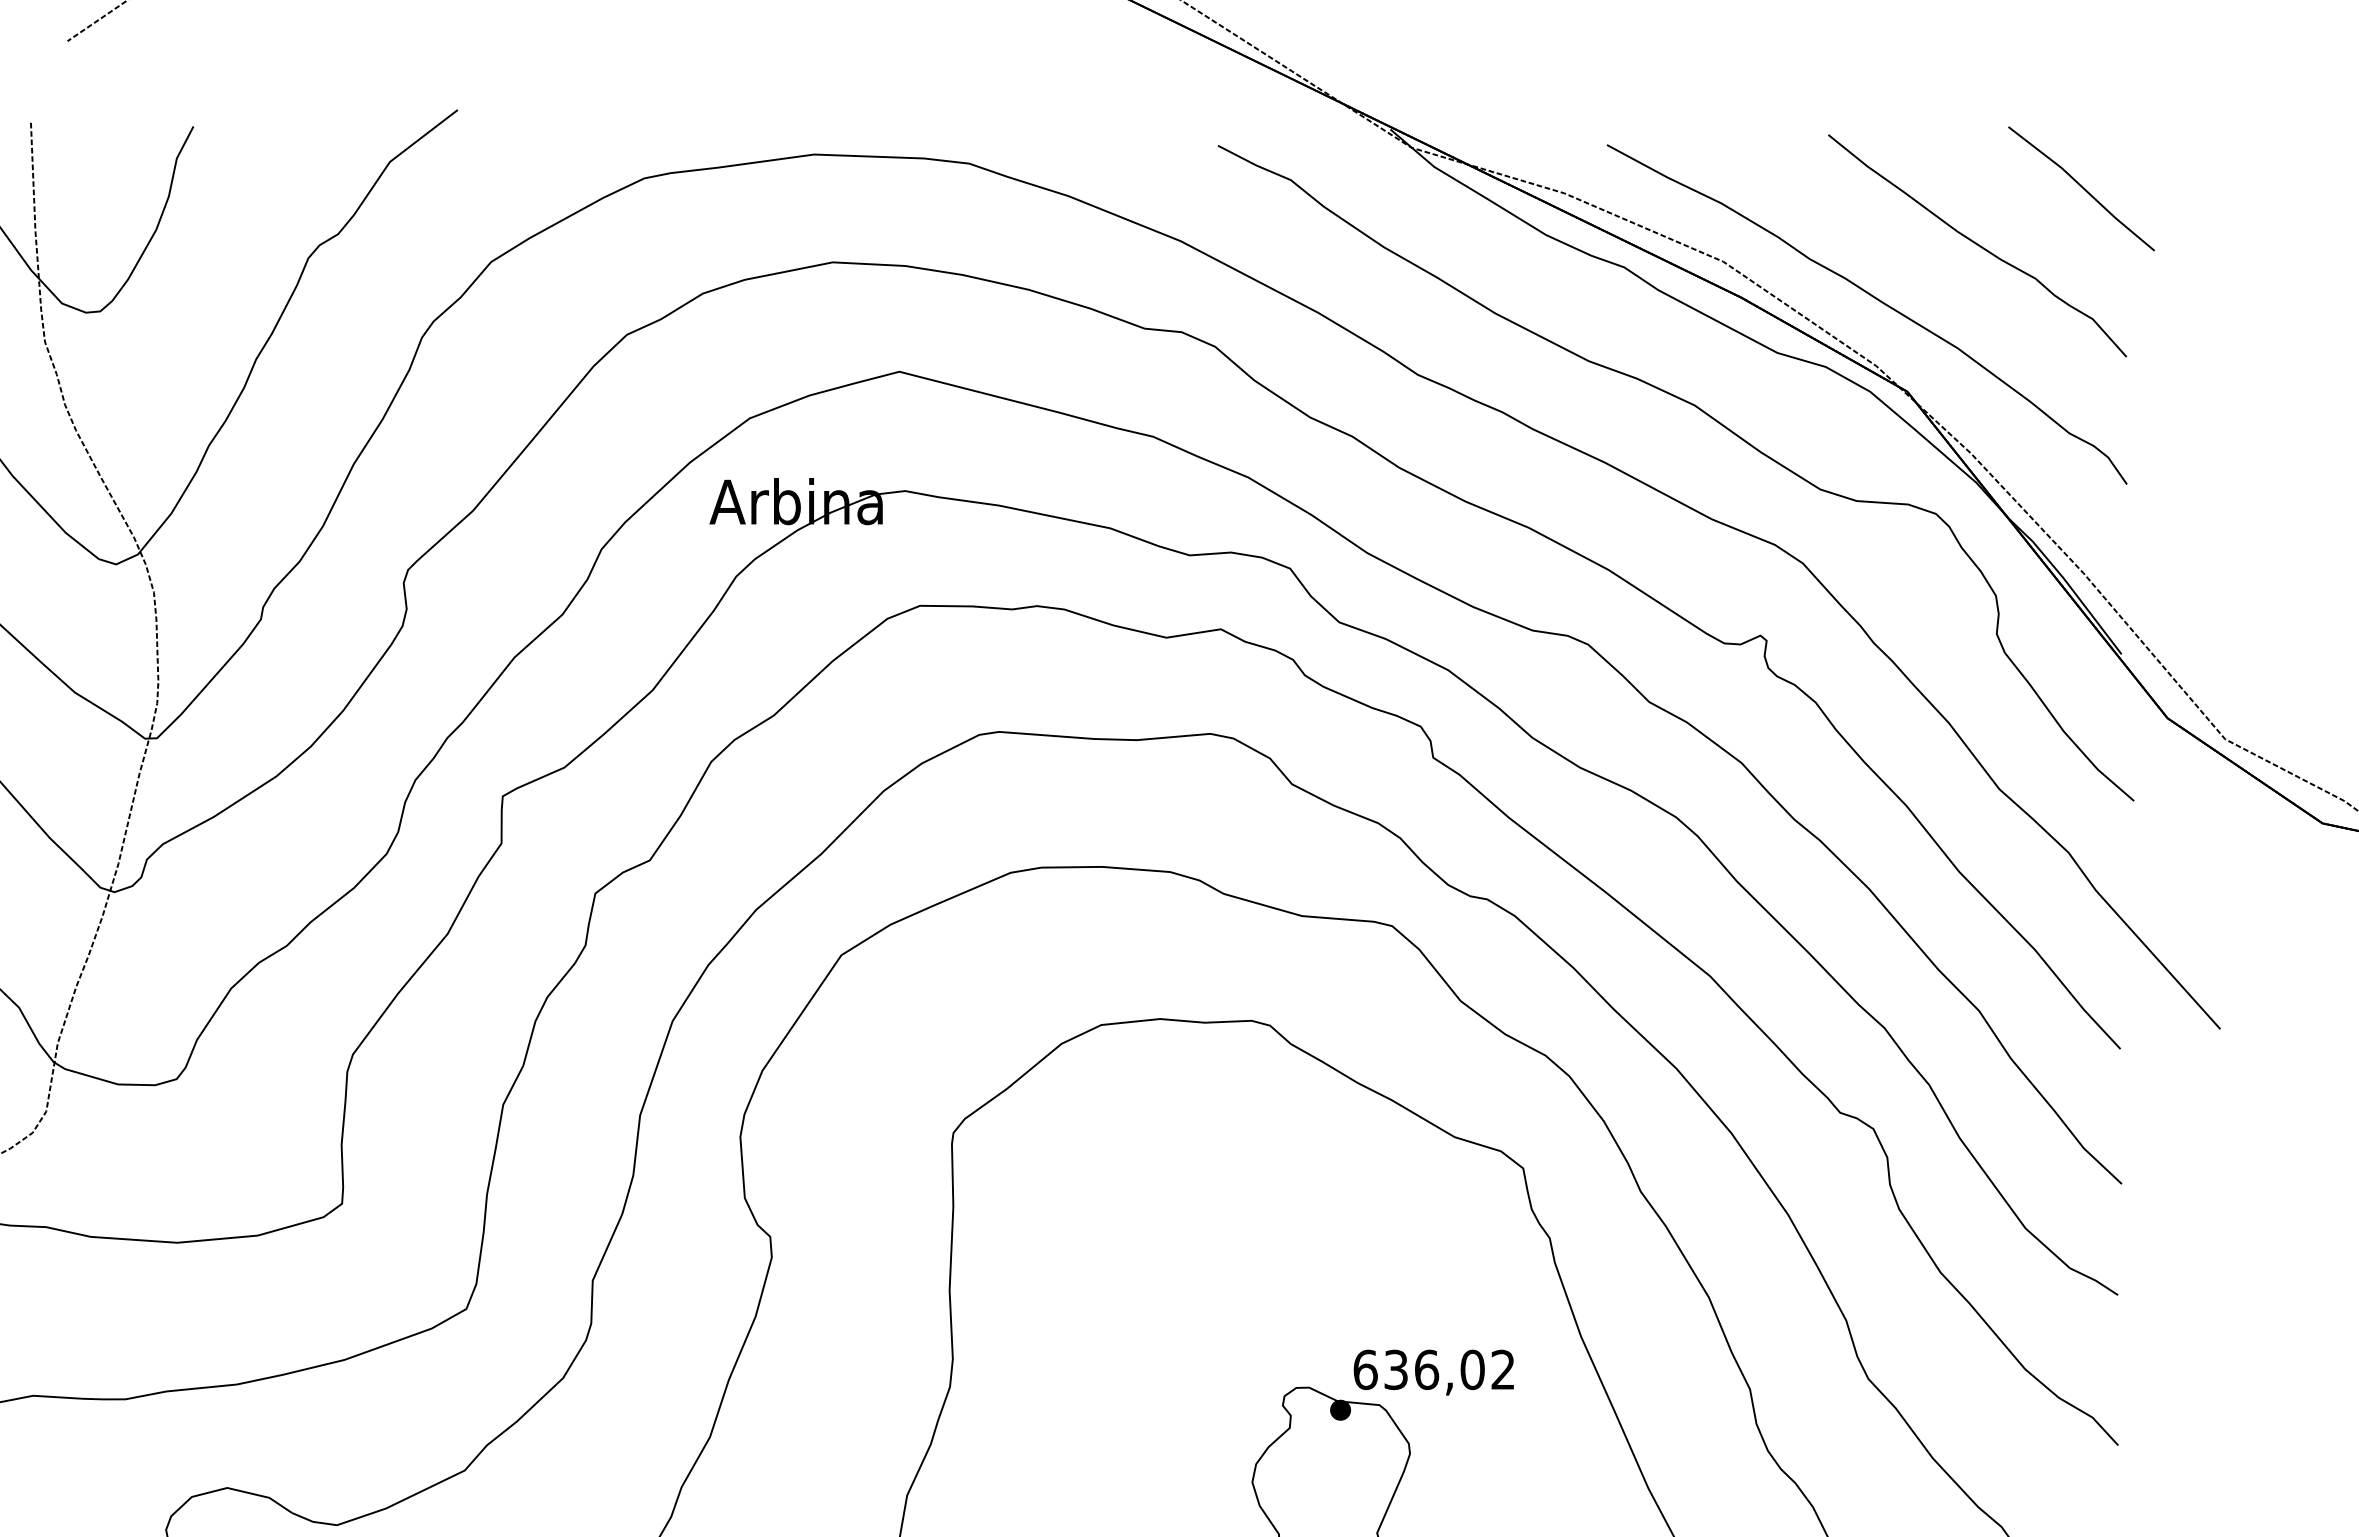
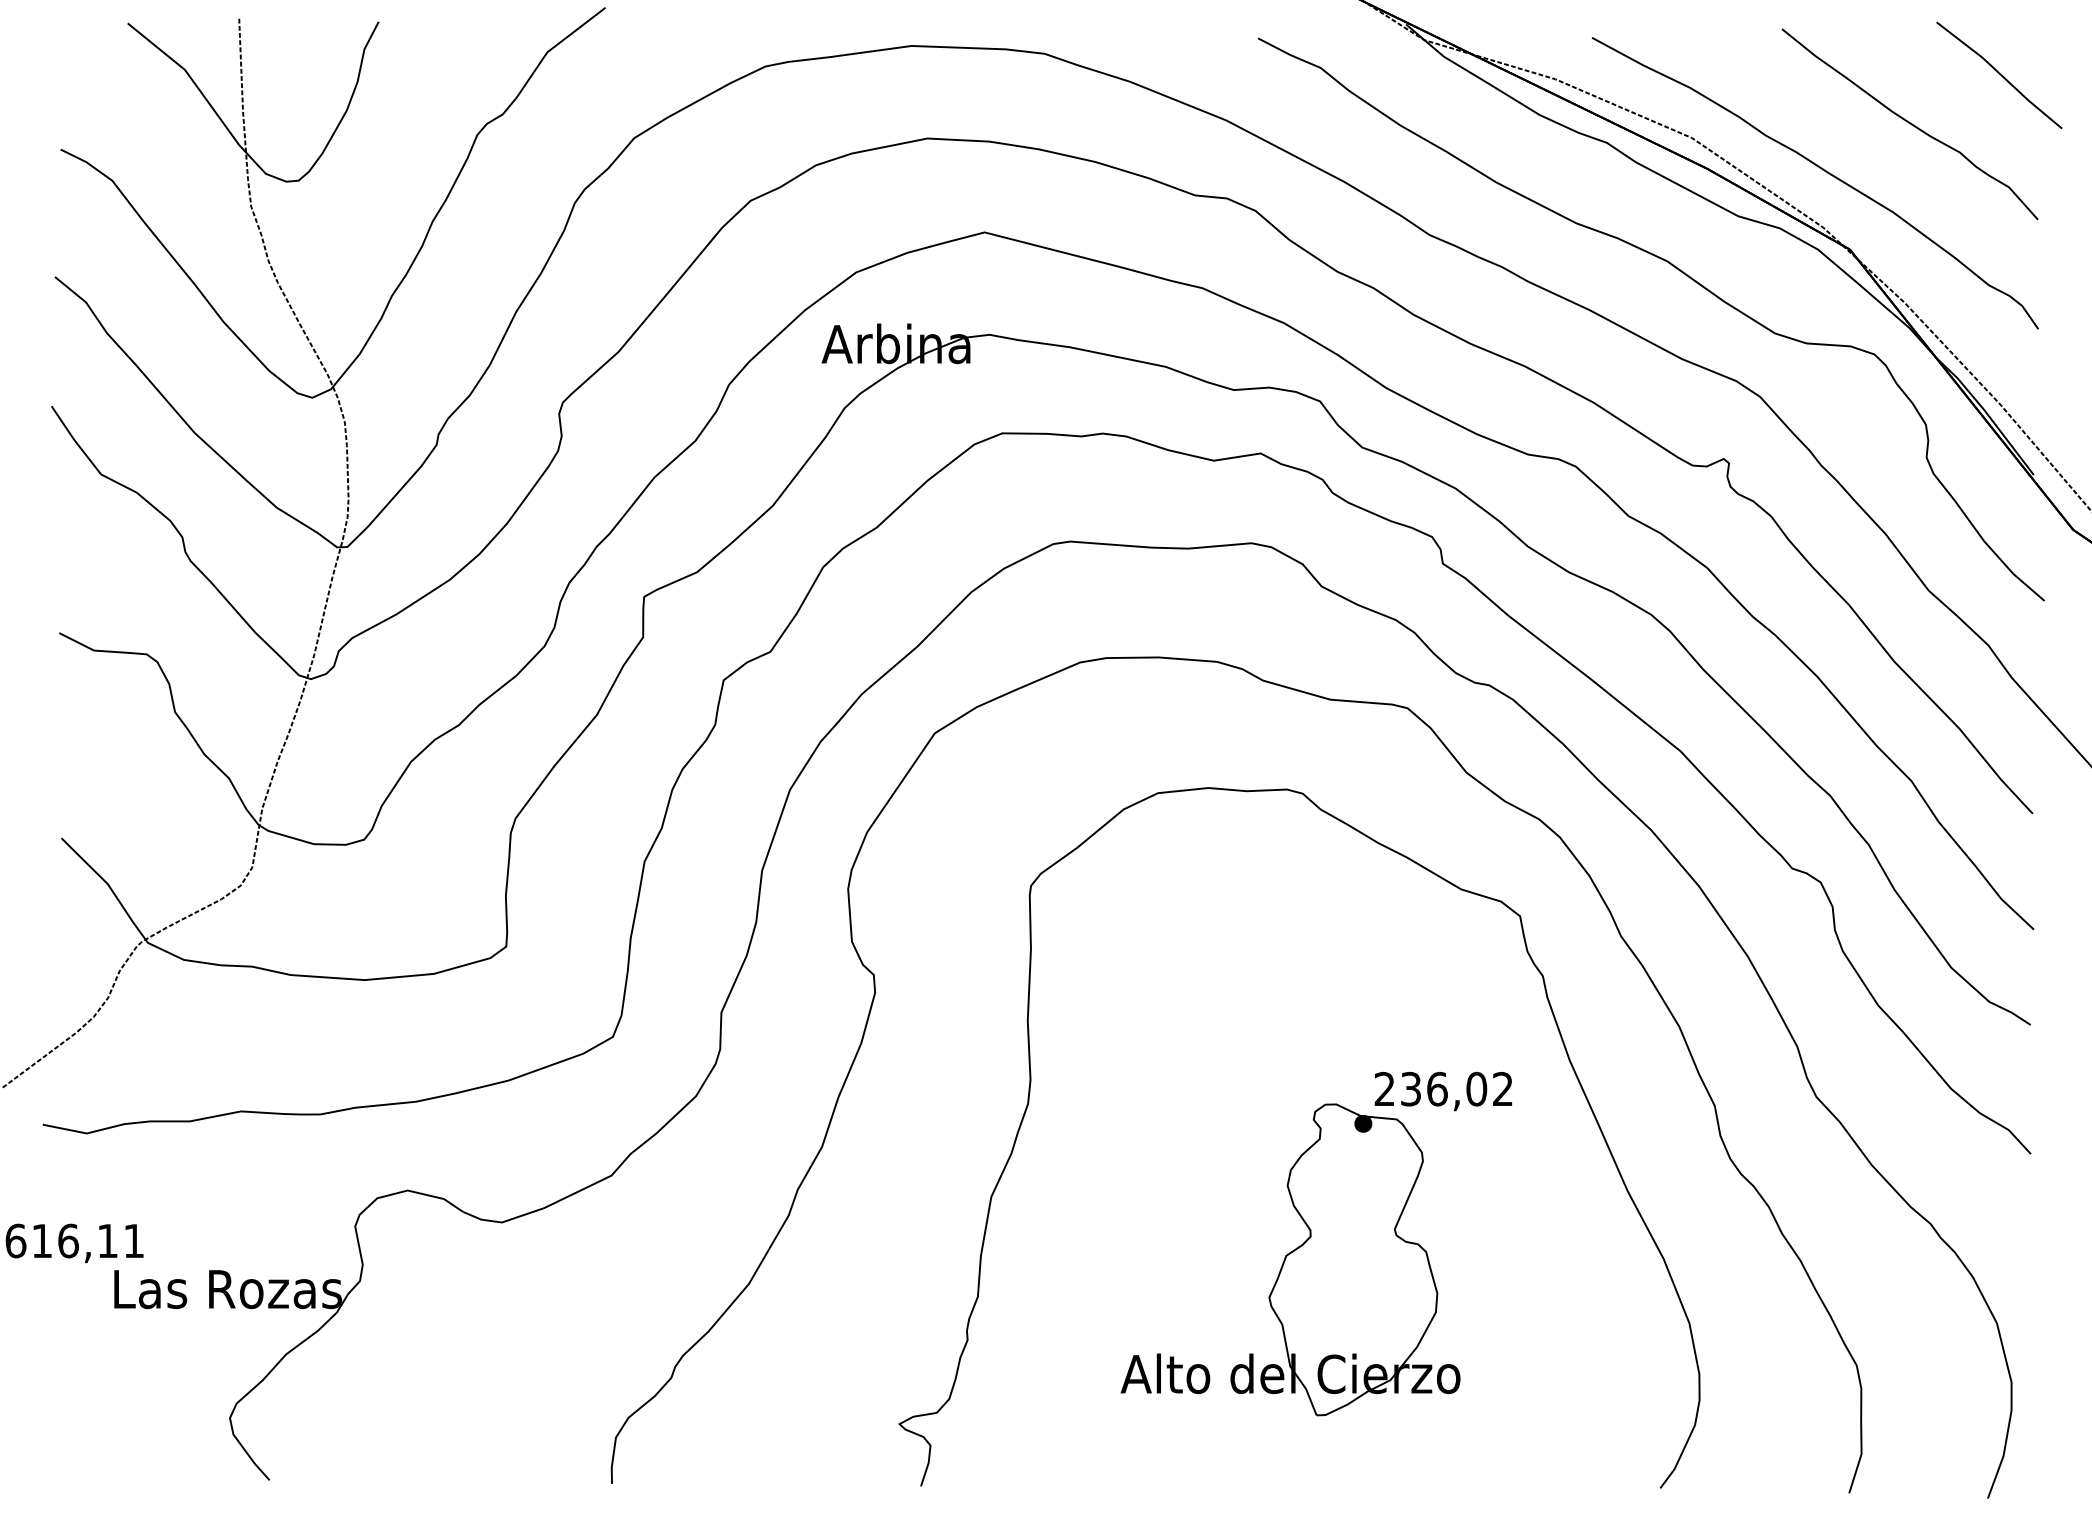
text: (1365, 1369) -> (1384, 1088), 636,02 -> 236,02

